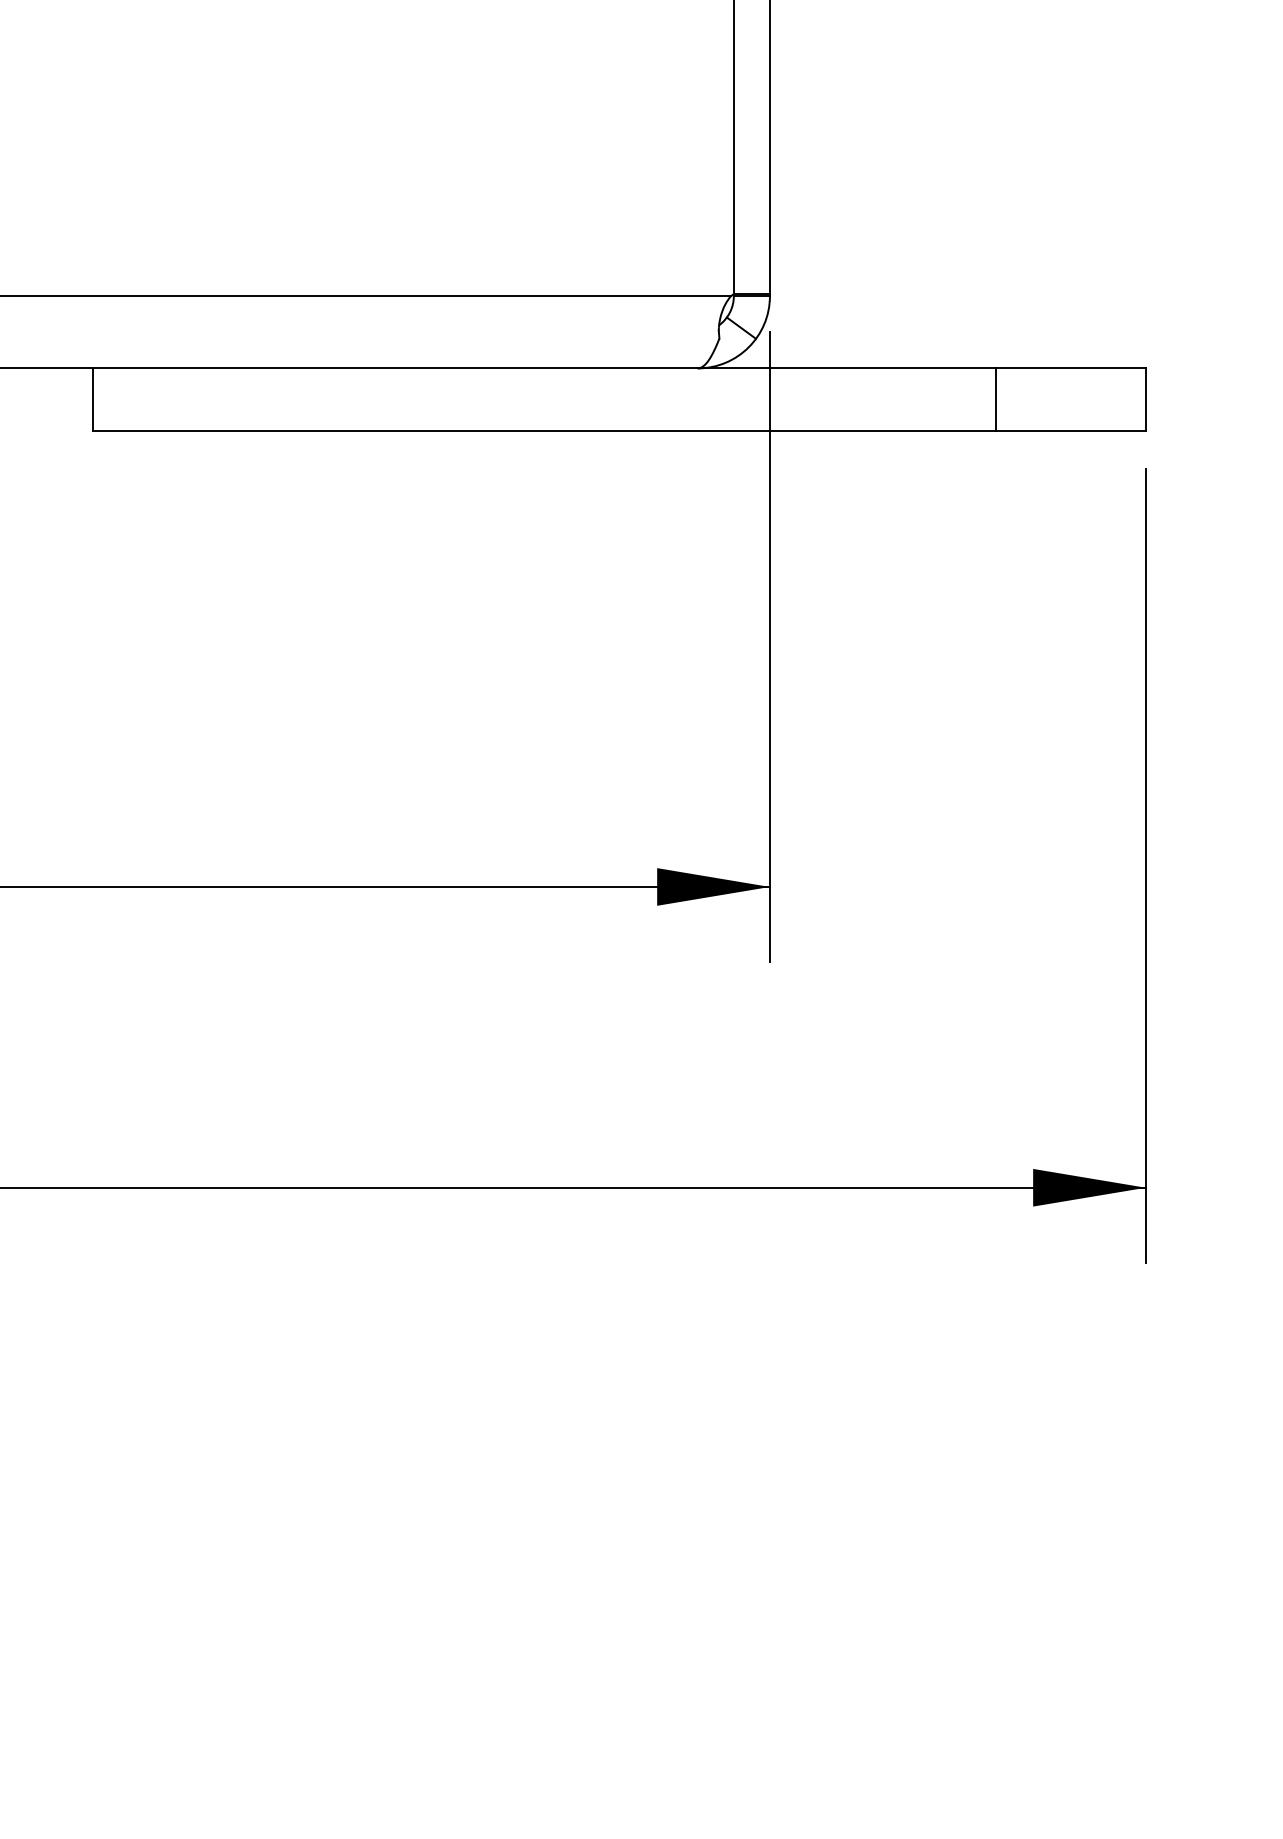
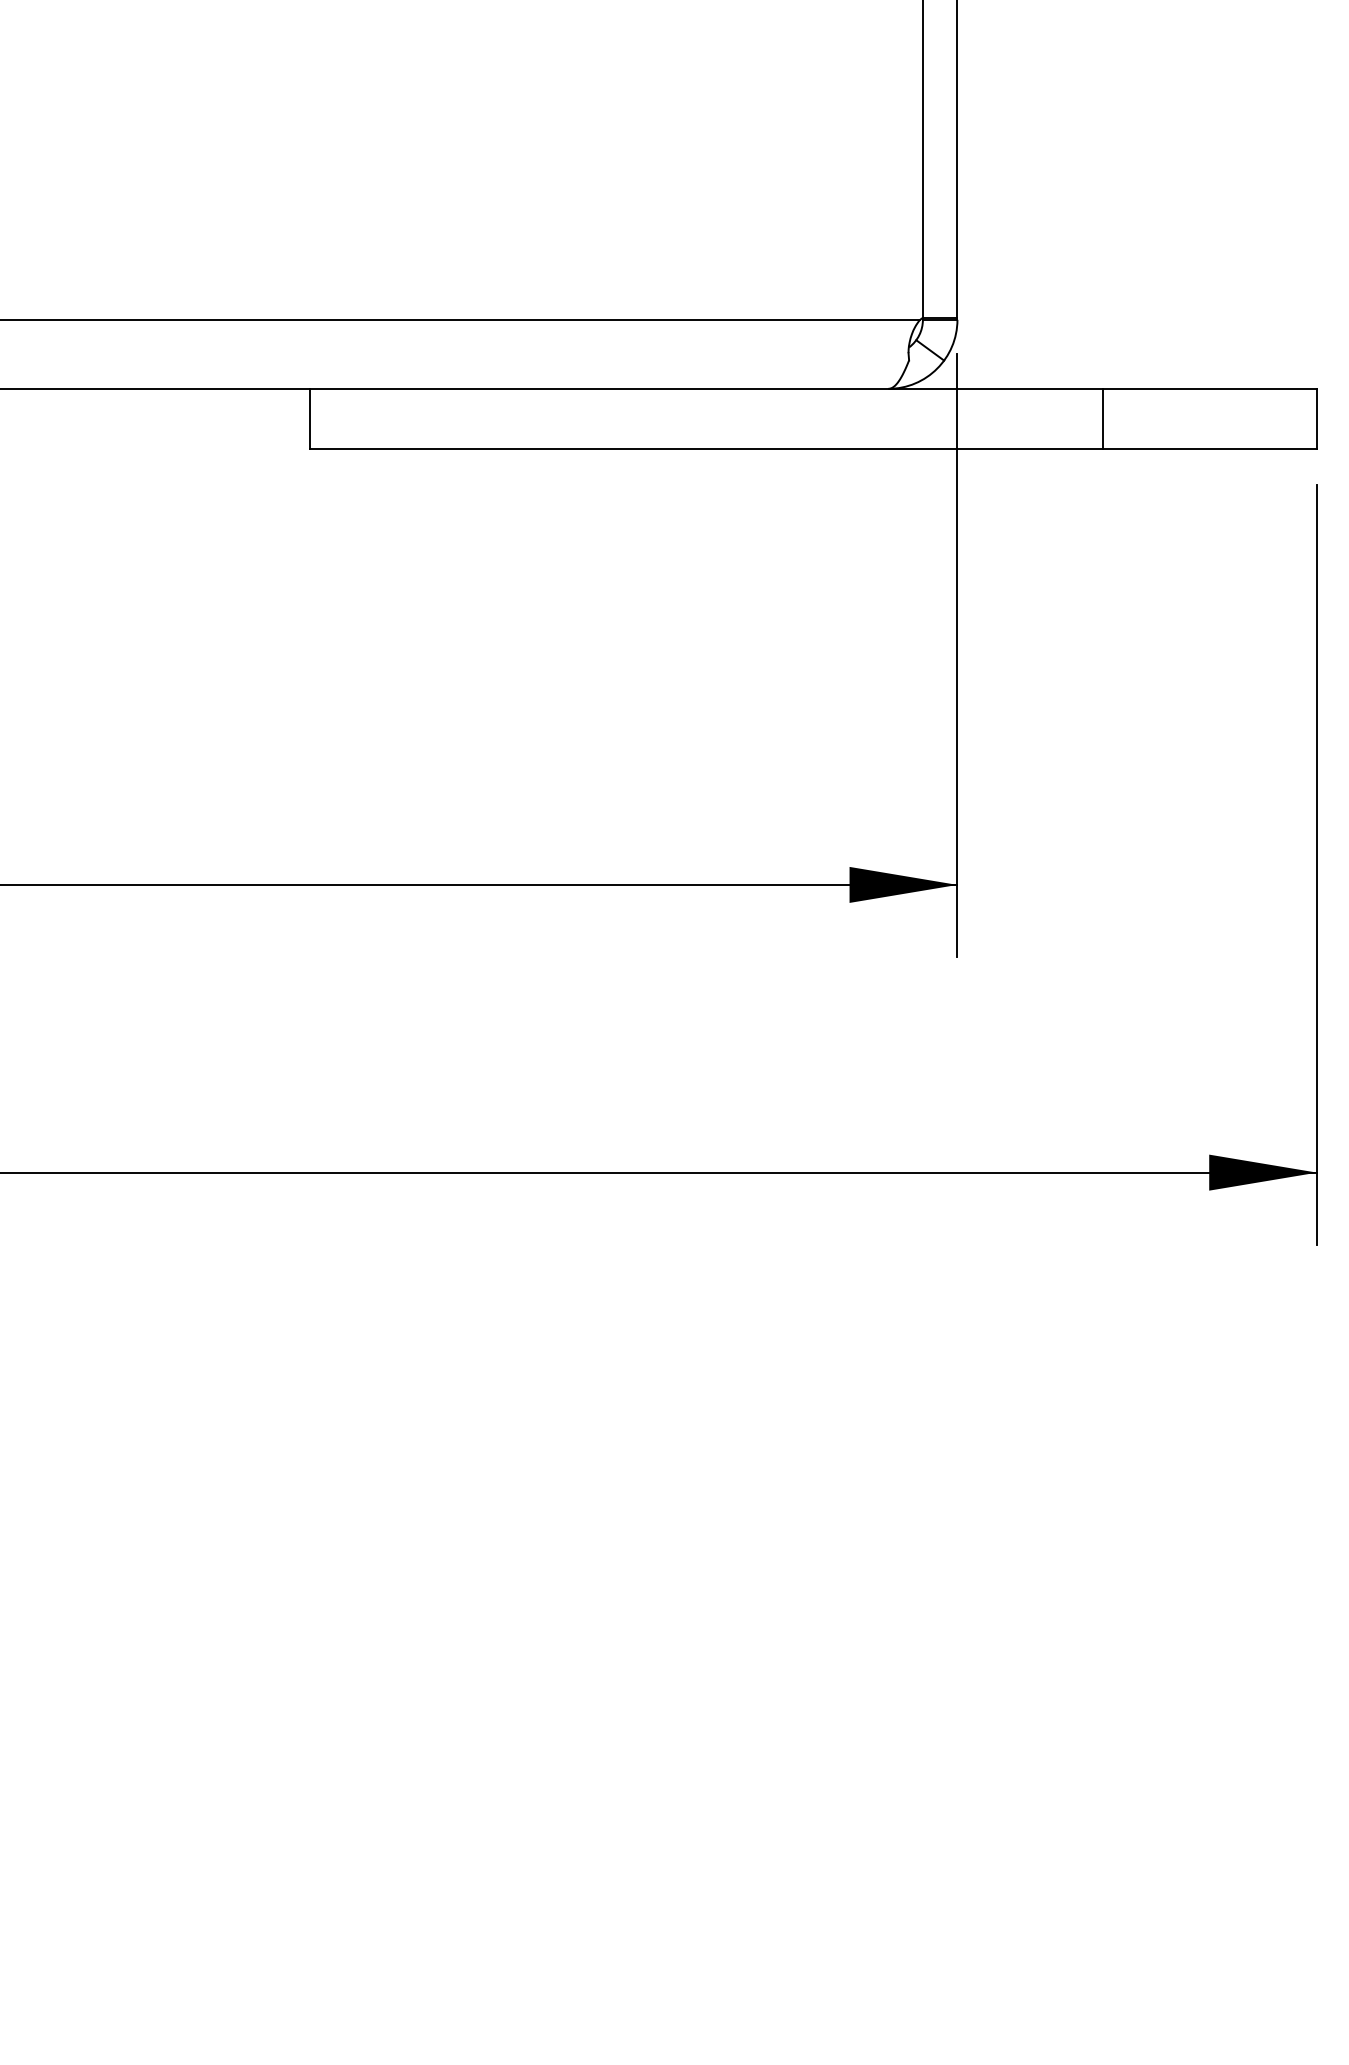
line: (995, 399) -> (1103, 418), moved

